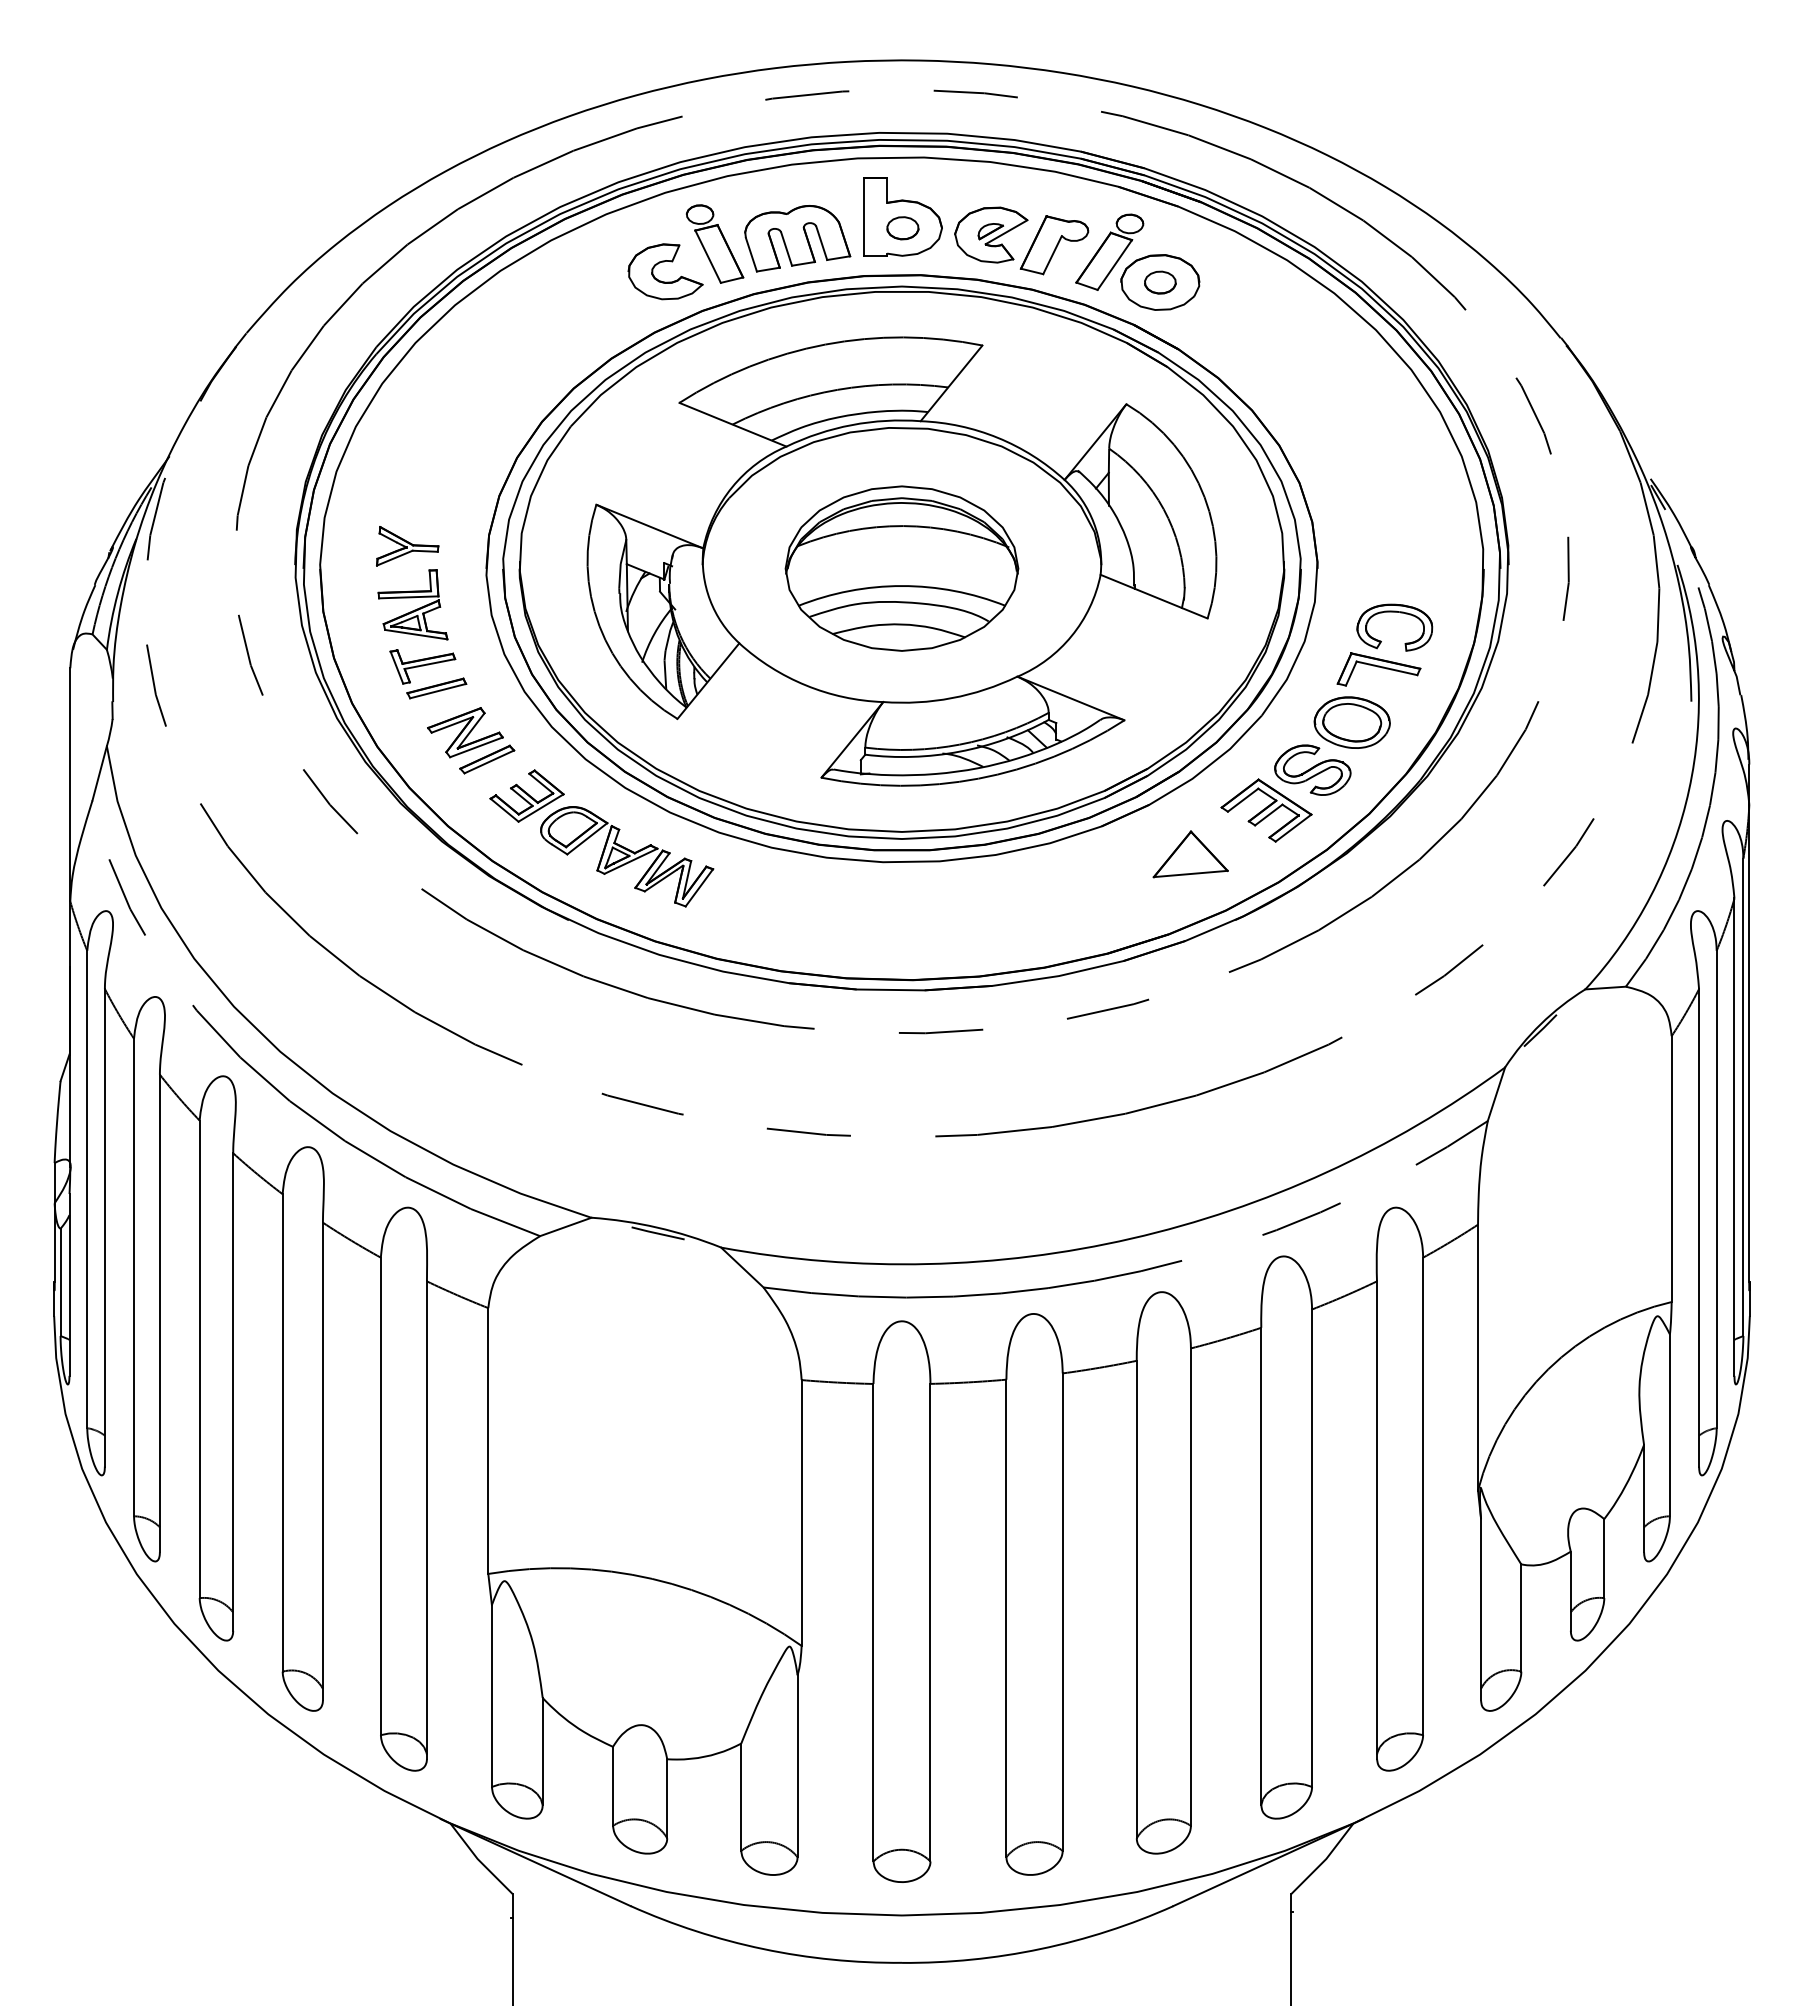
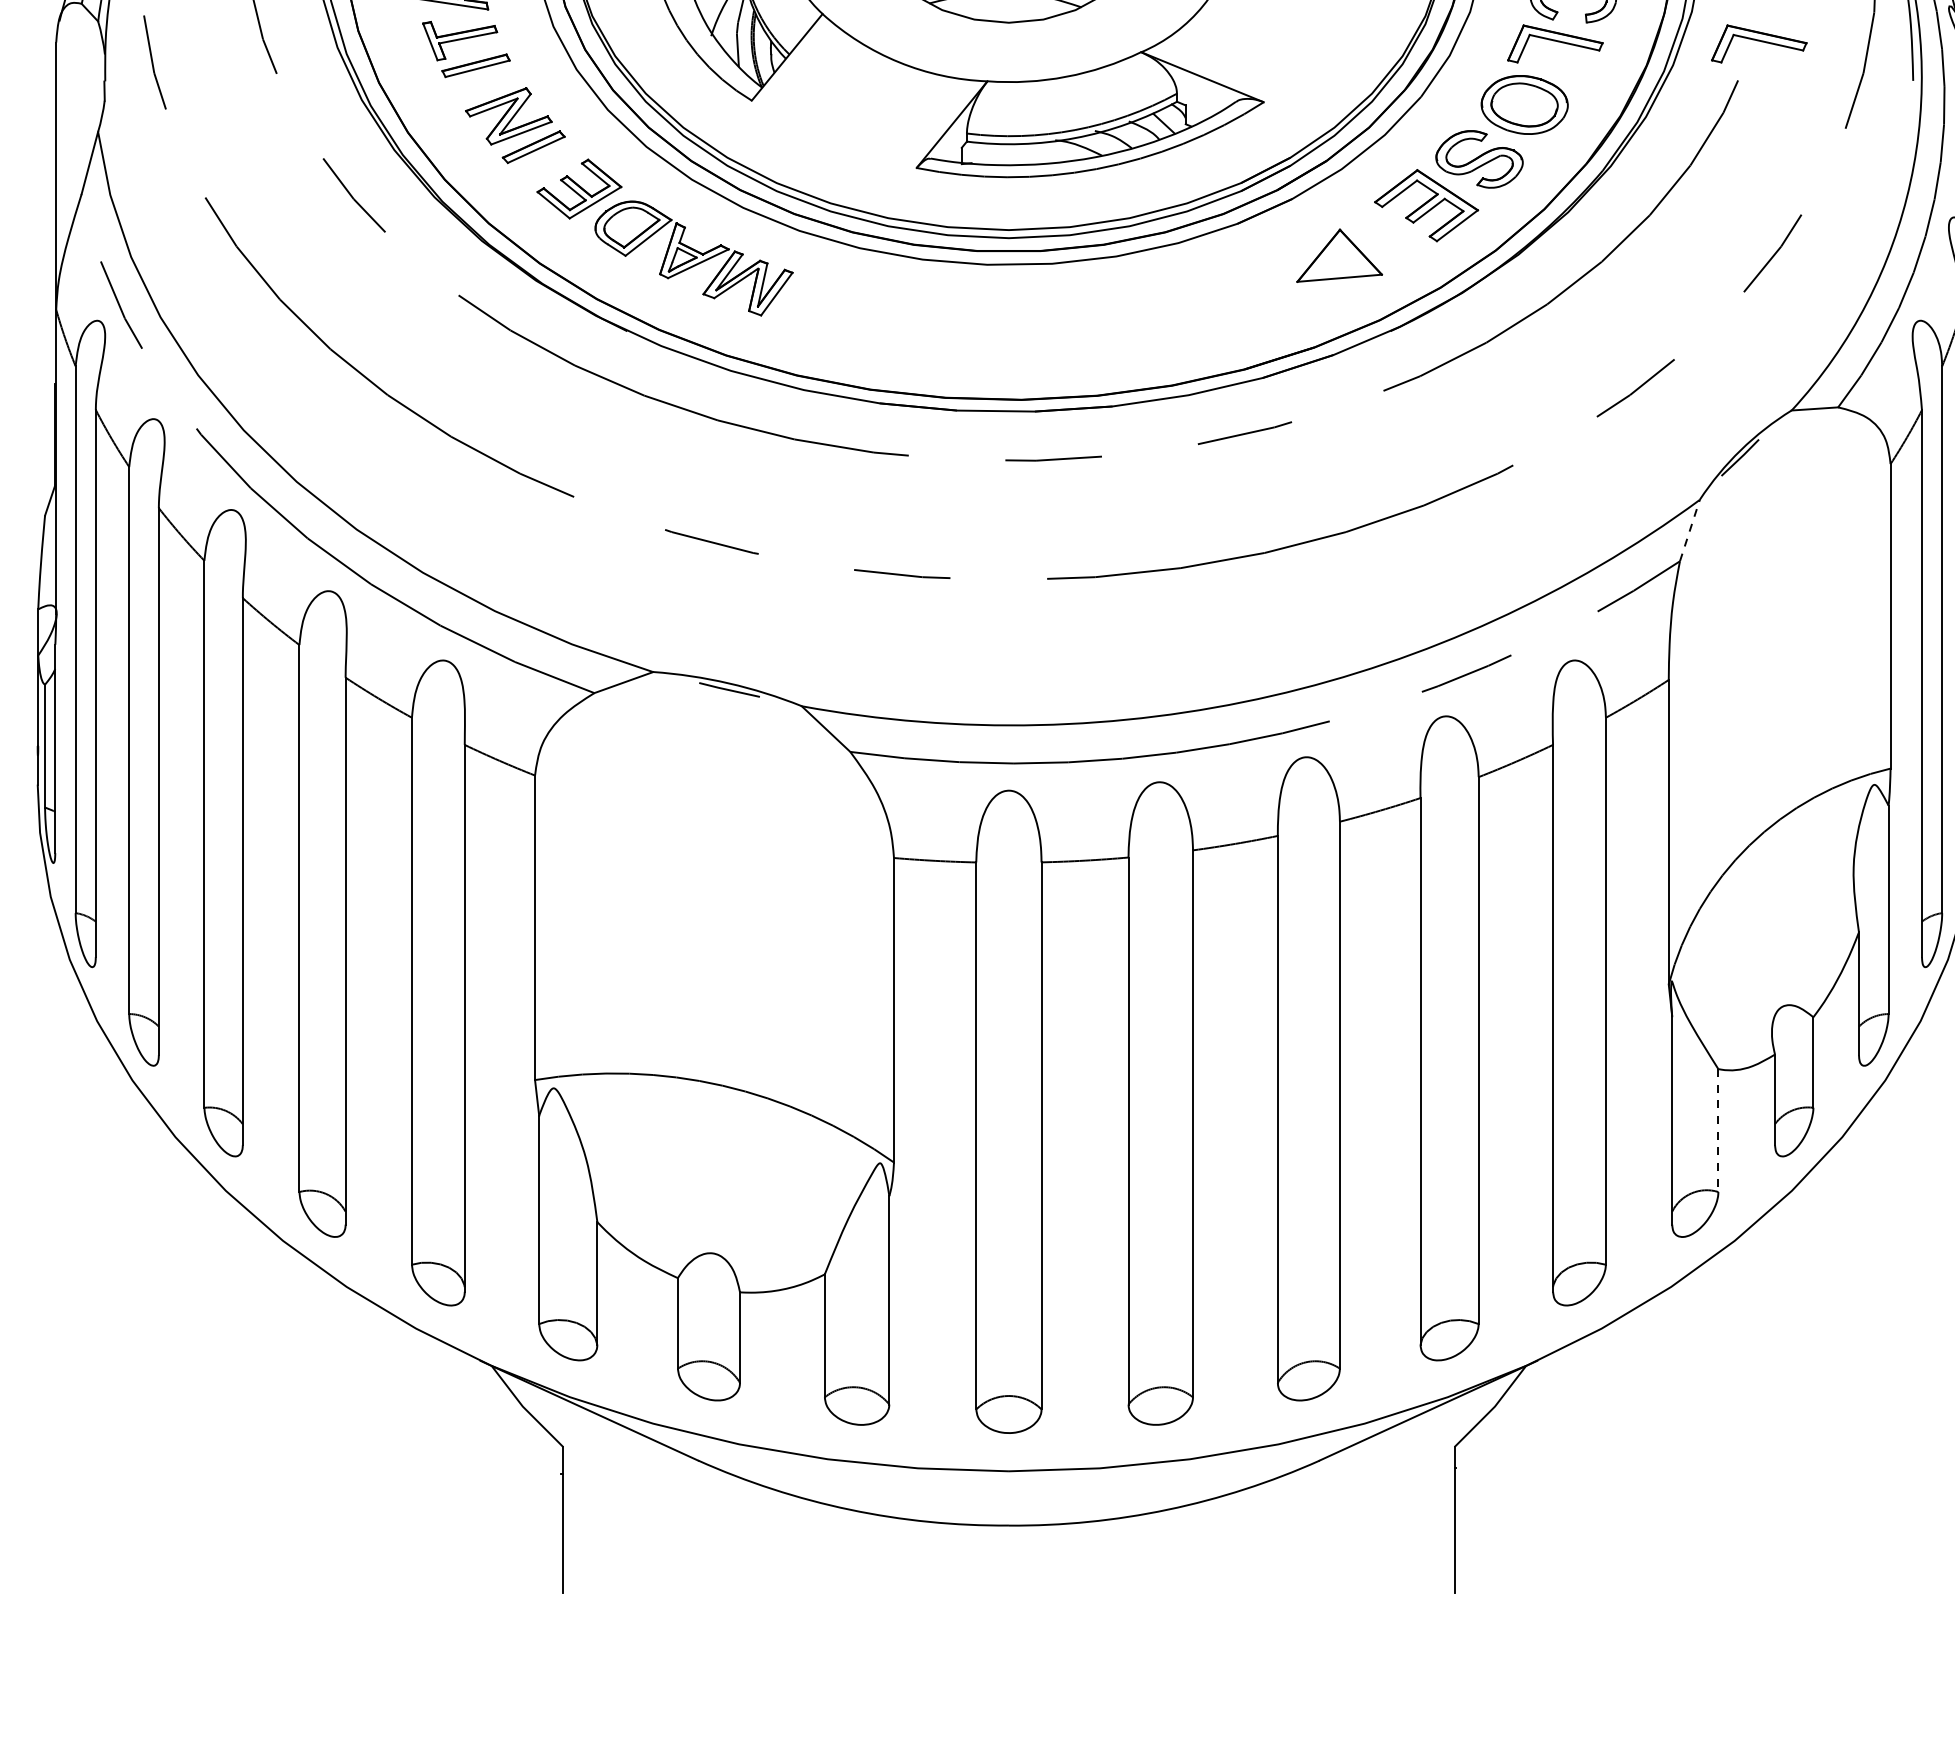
part: (1556, 669) -> (1758, 44), added
line: (1496, 1093) -> (1689, 529), solid -> dashed
line: (1521, 1618) -> (1718, 1131), solid -> dashed

